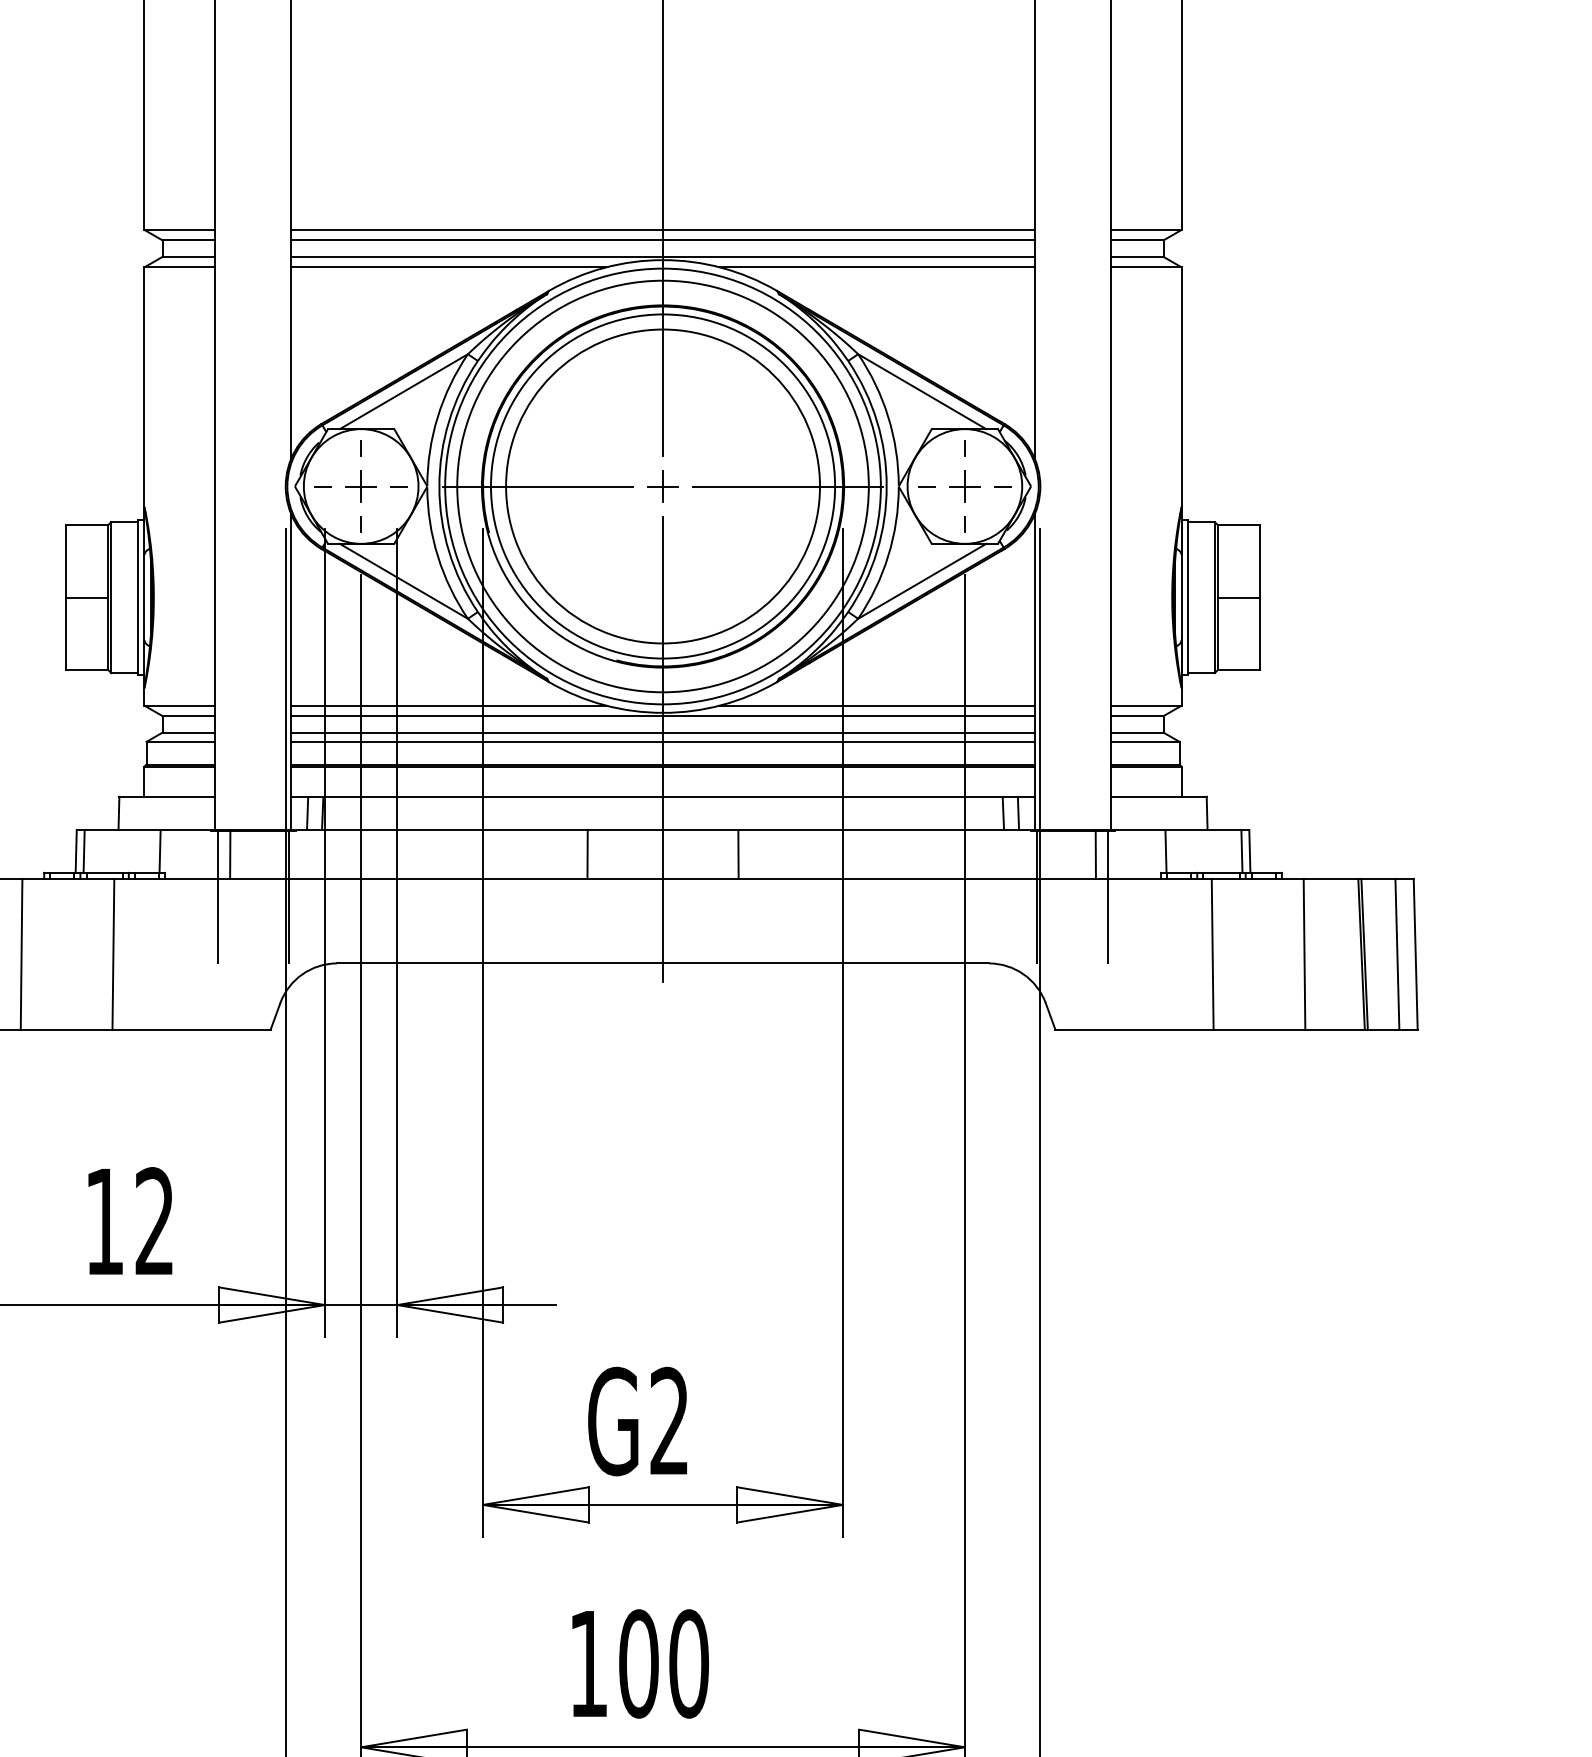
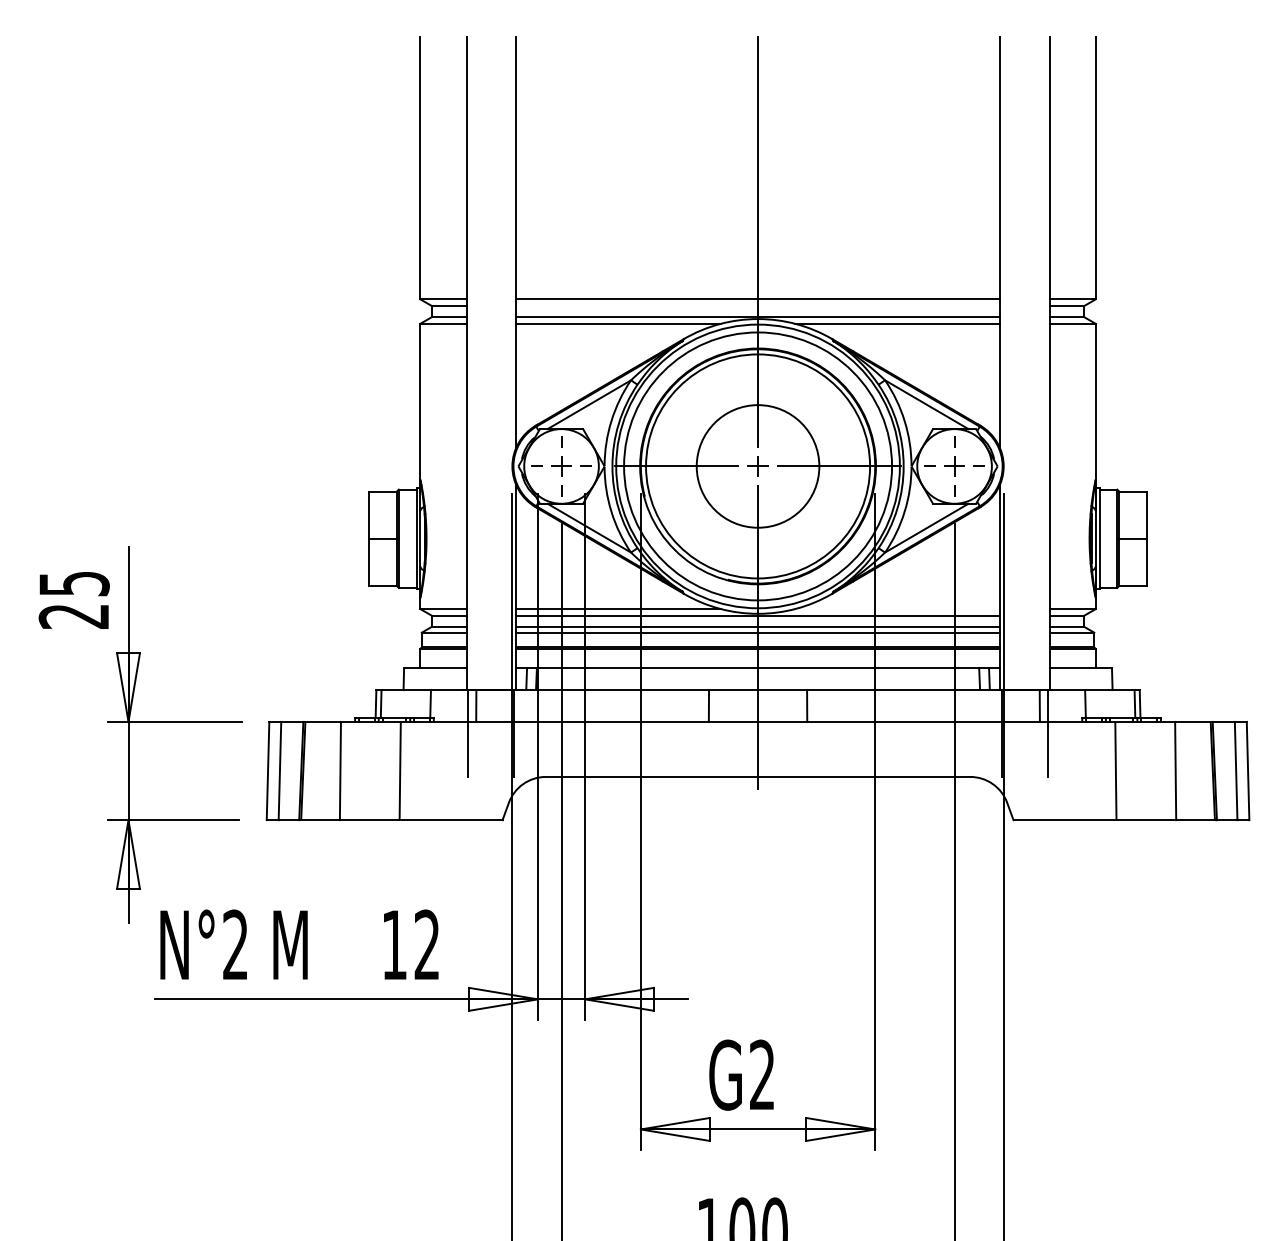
line: (663, 240) -> (758, 306), removed
circle: (662, 486) -> (757, 466), size x0.6
line: (877, 706) -> (897, 609), removed

